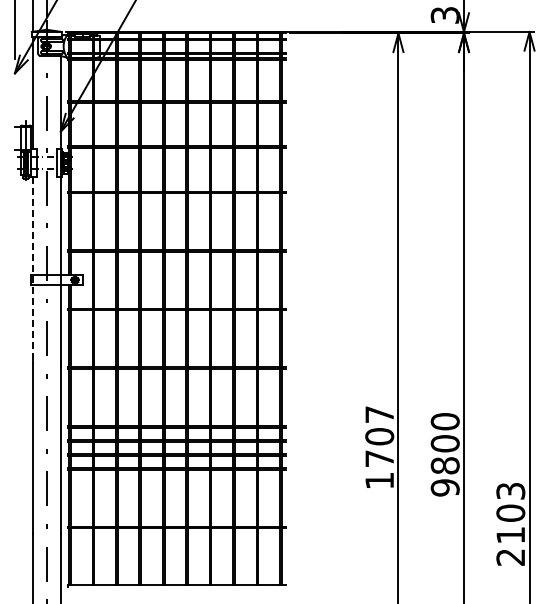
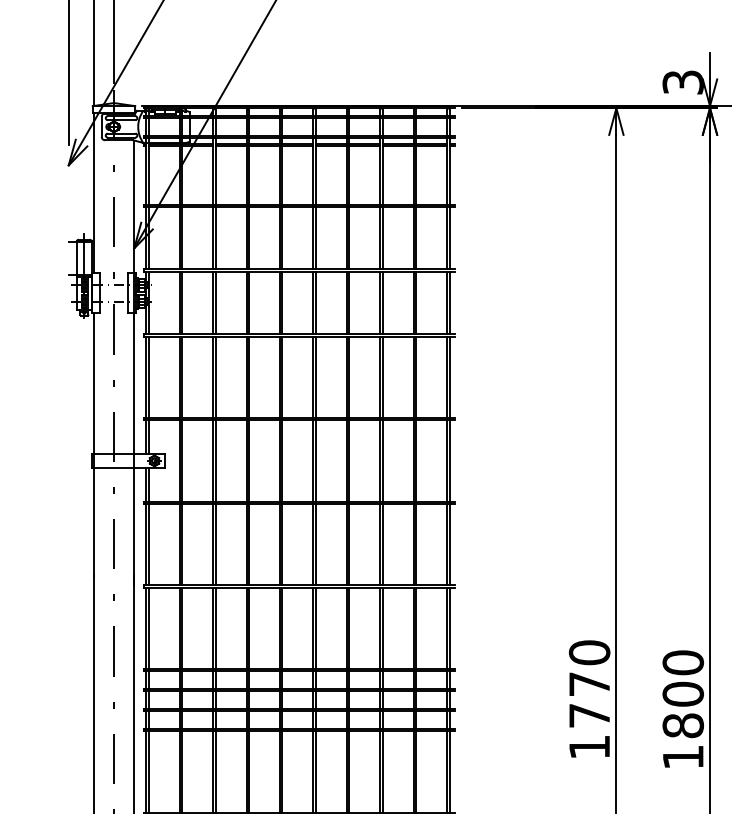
line: (32, 268) -> (93, 444), dashed -> solid
text: (379, 425) -> (589, 668), 1707 -> 1770
text: (444, 487) -> (682, 756), 9800 -> 1800

